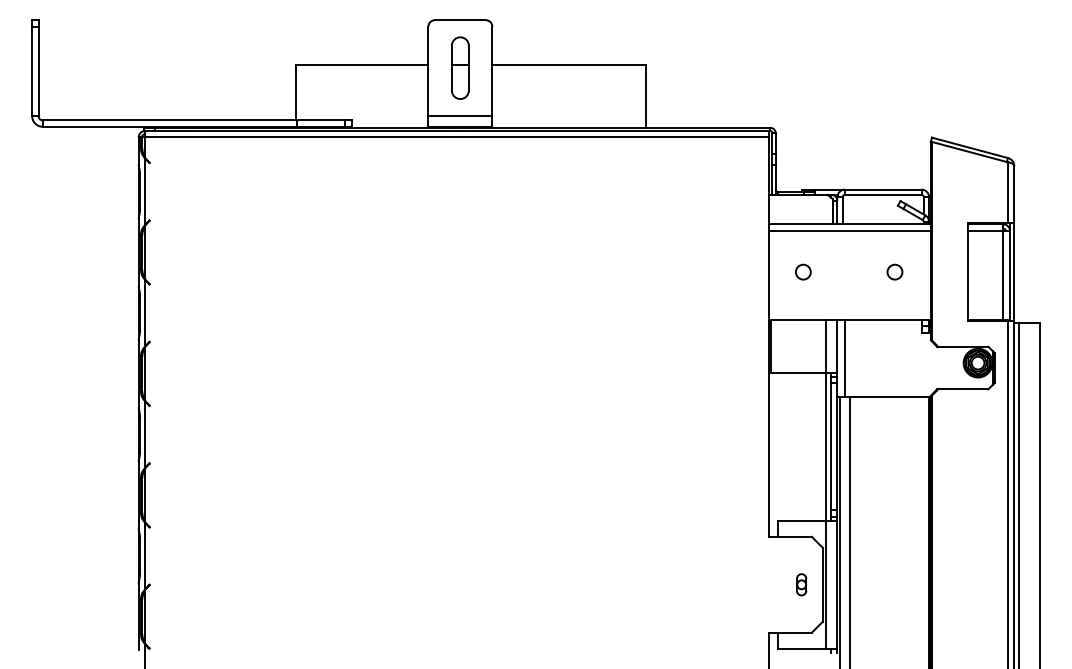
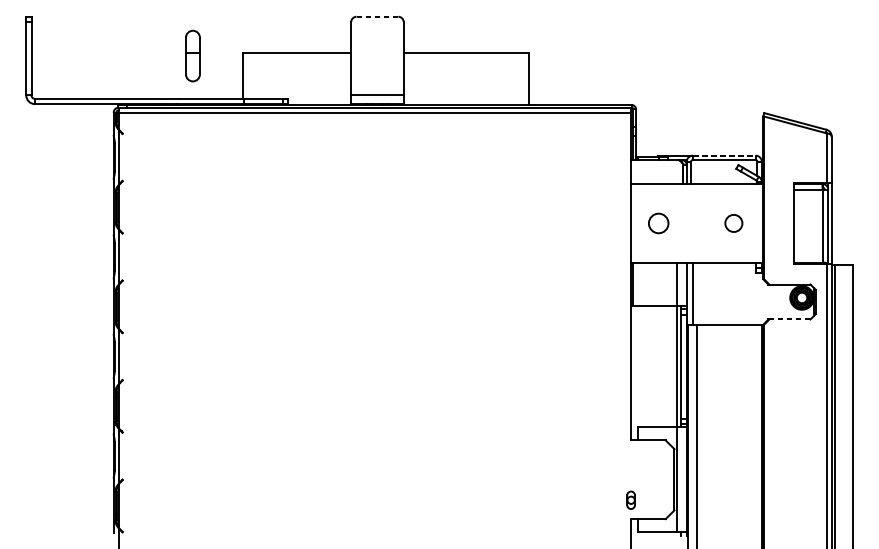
line: (460, 20) -> (377, 16), solid -> dashed
part: (460, 67) -> (193, 55), moved
line: (883, 189) -> (724, 155), solid -> dashed
line: (849, 231) -> (696, 190), removed
circle: (803, 271) -> (658, 222), size x1.6
circle: (894, 271) -> (733, 222), size x1.4
line: (962, 389) -> (789, 319), solid -> dashed
part: (801, 584) -> (630, 500), moved

